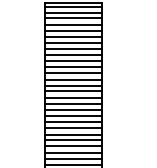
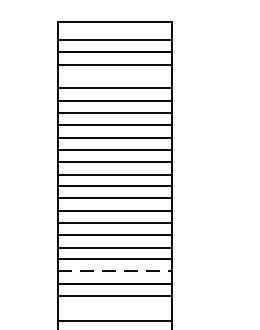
line: (73, 6) -> (114, 27), removed
line: (73, 30) -> (114, 75), removed
line: (74, 127) -> (116, 270), solid -> dashed
line: (73, 146) -> (114, 308), removed

